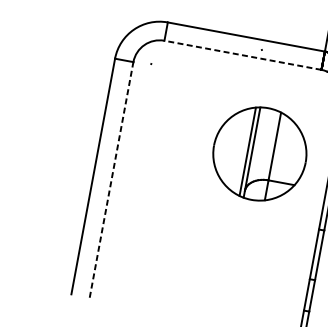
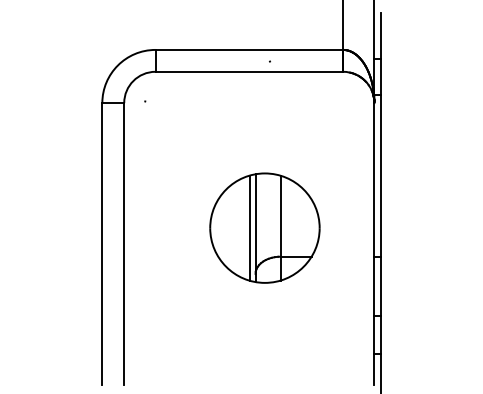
line: (243, 55) -> (249, 71), dashed -> solid
part: (259, 153) -> (264, 227), moved
line: (111, 179) -> (124, 243), dashed -> solid

